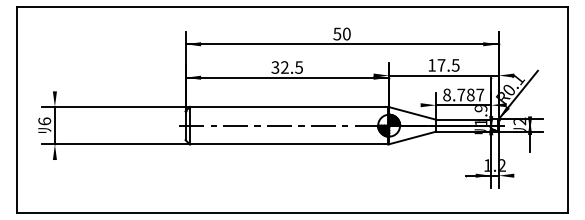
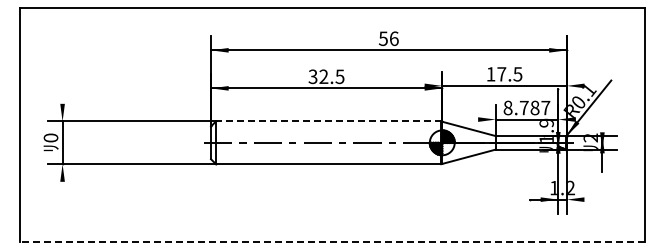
text: (346, 33) -> (393, 38), 50 -> 56
line: (288, 106) -> (328, 121), solid -> dashed
text: (44, 121) -> (50, 137), 6 -> 0
line: (292, 213) -> (332, 242), solid -> dashed

